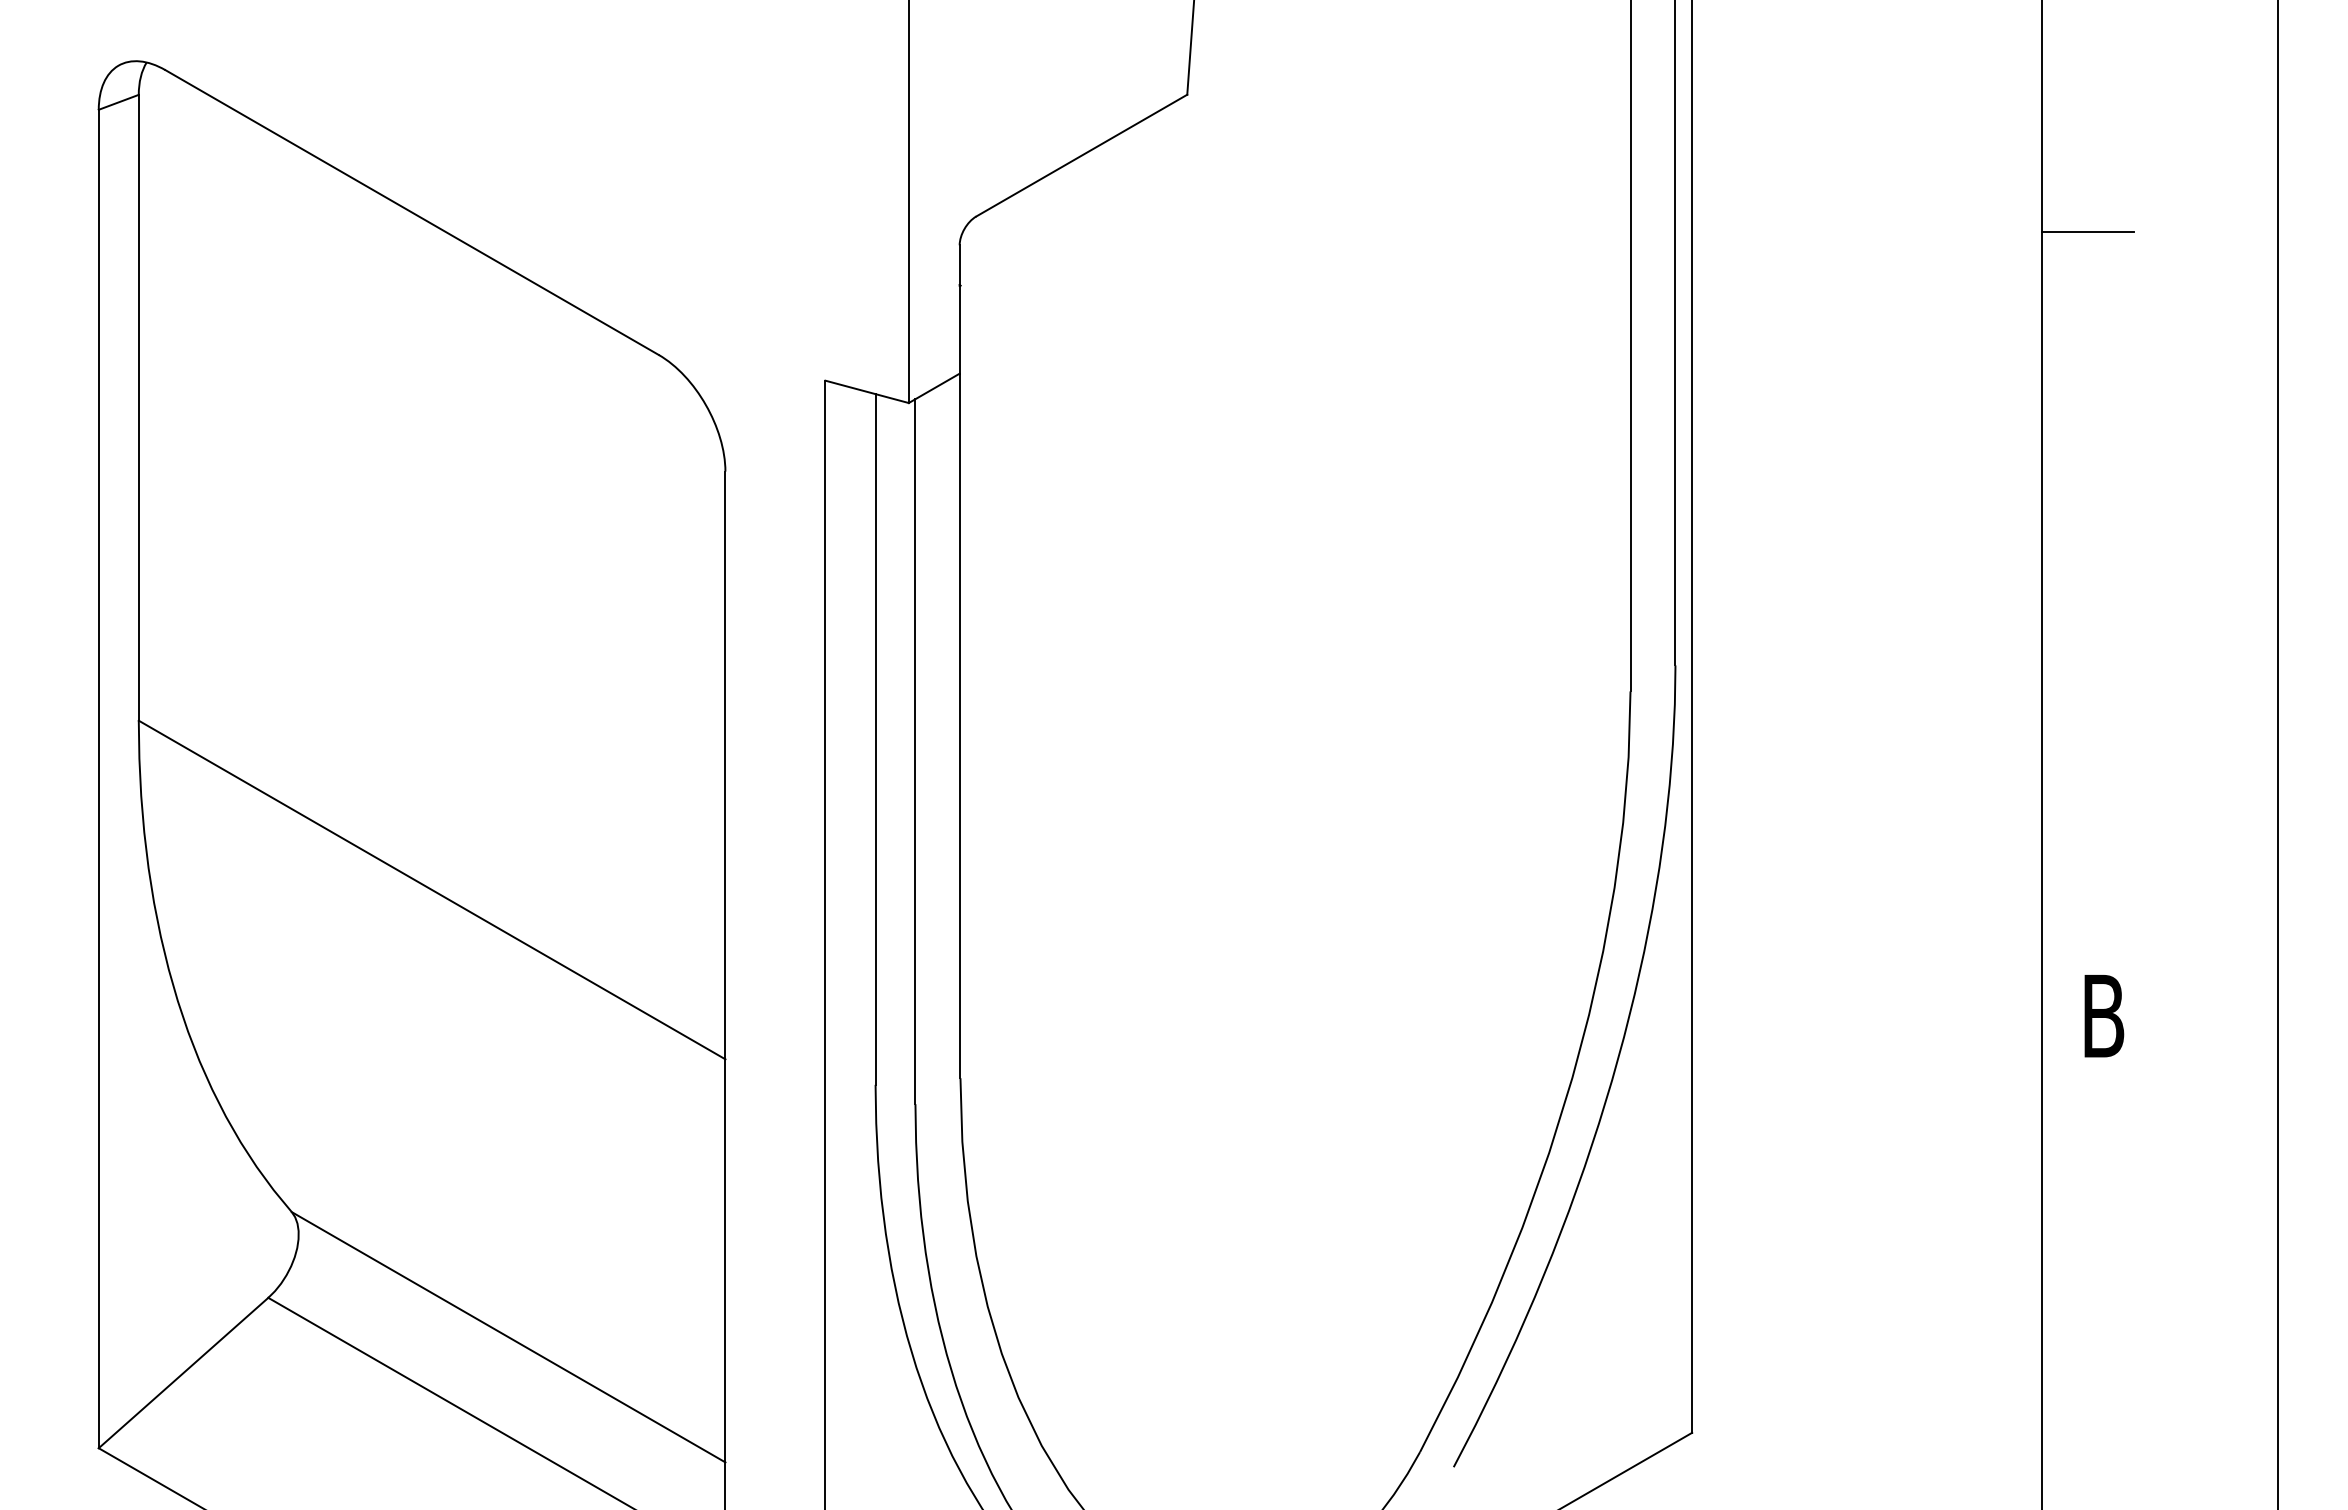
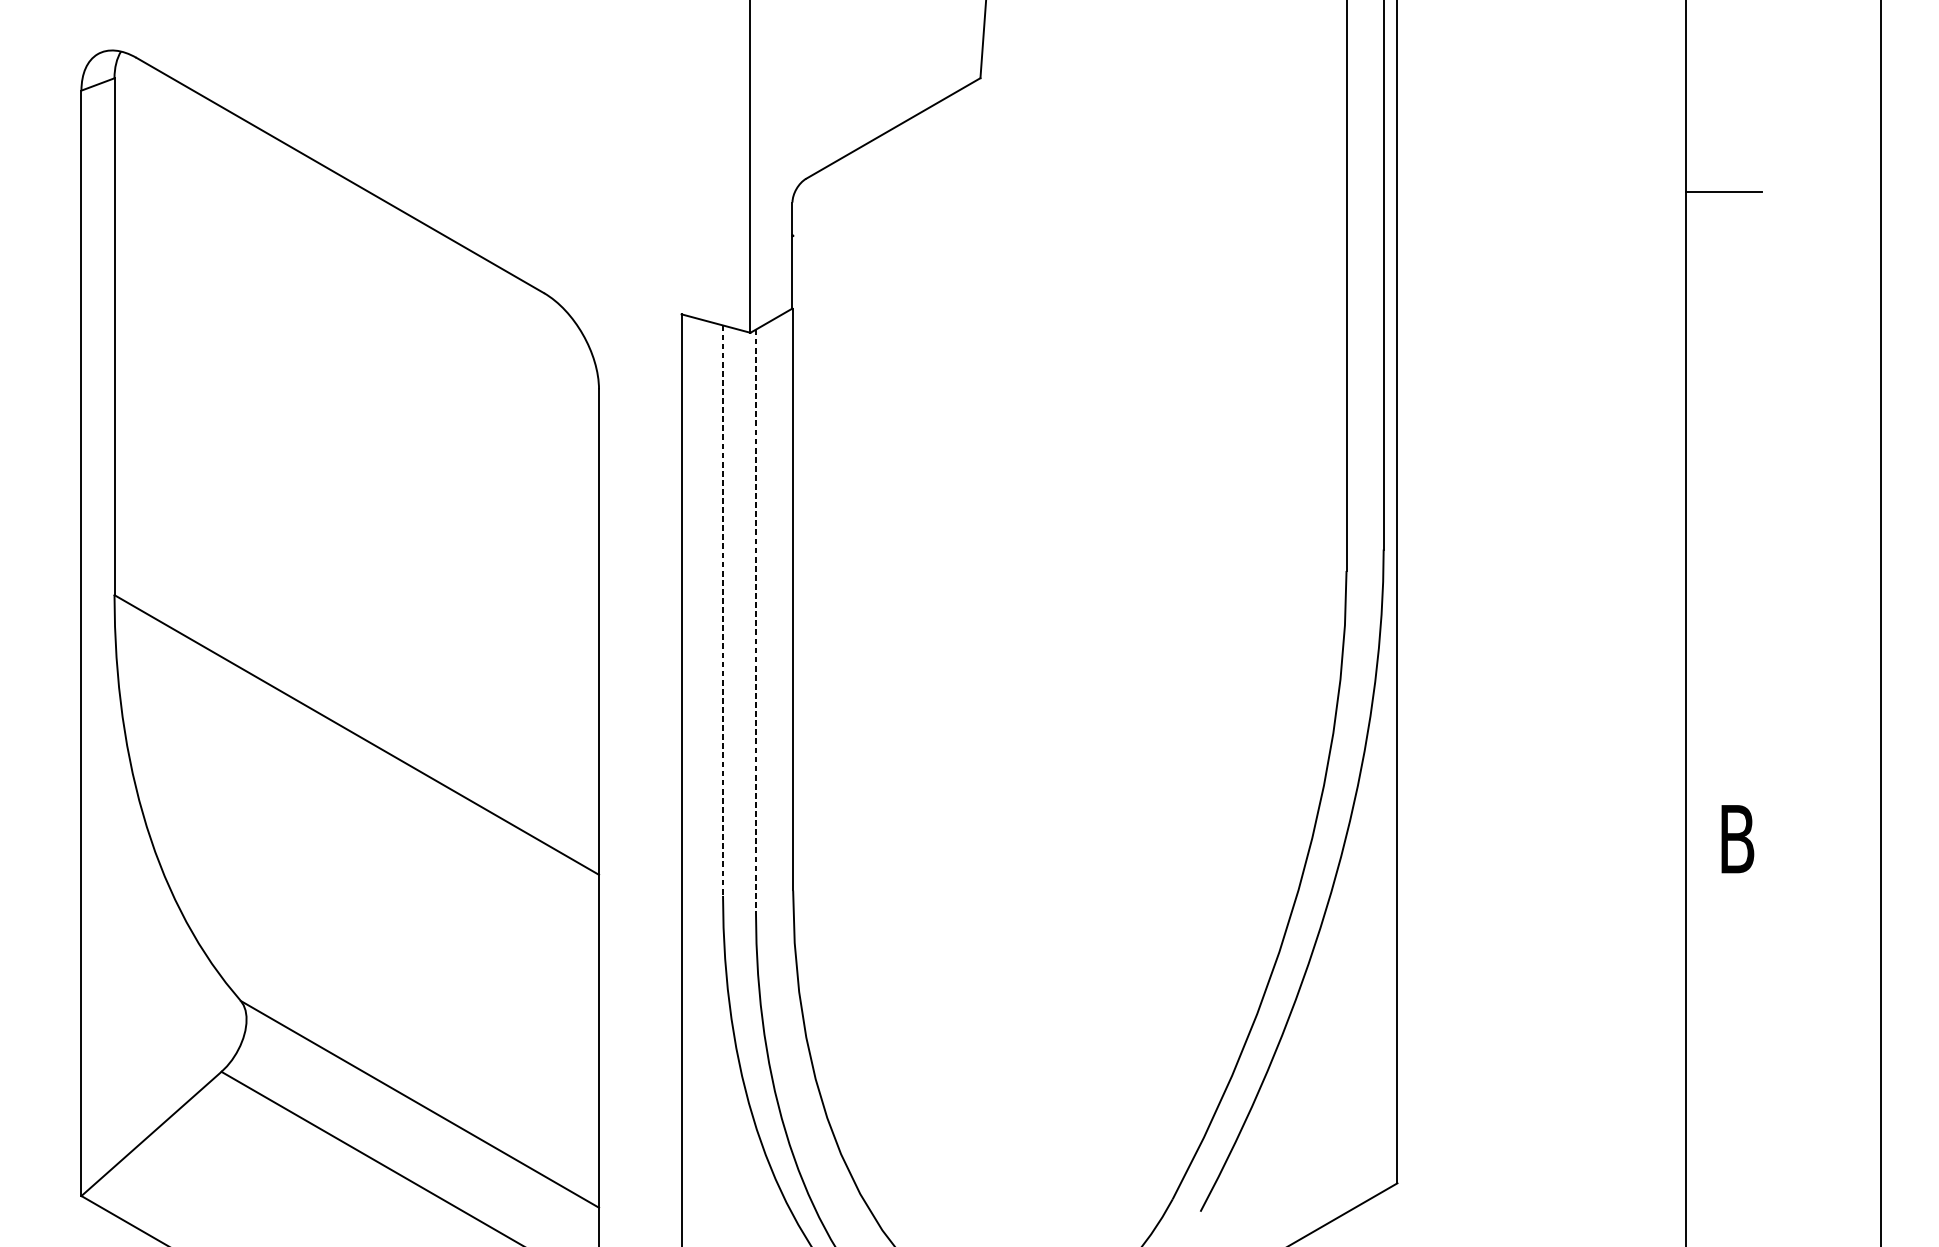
line: (875, 740) -> (722, 611), solid -> dashed
line: (915, 751) -> (756, 620), solid -> dashed

